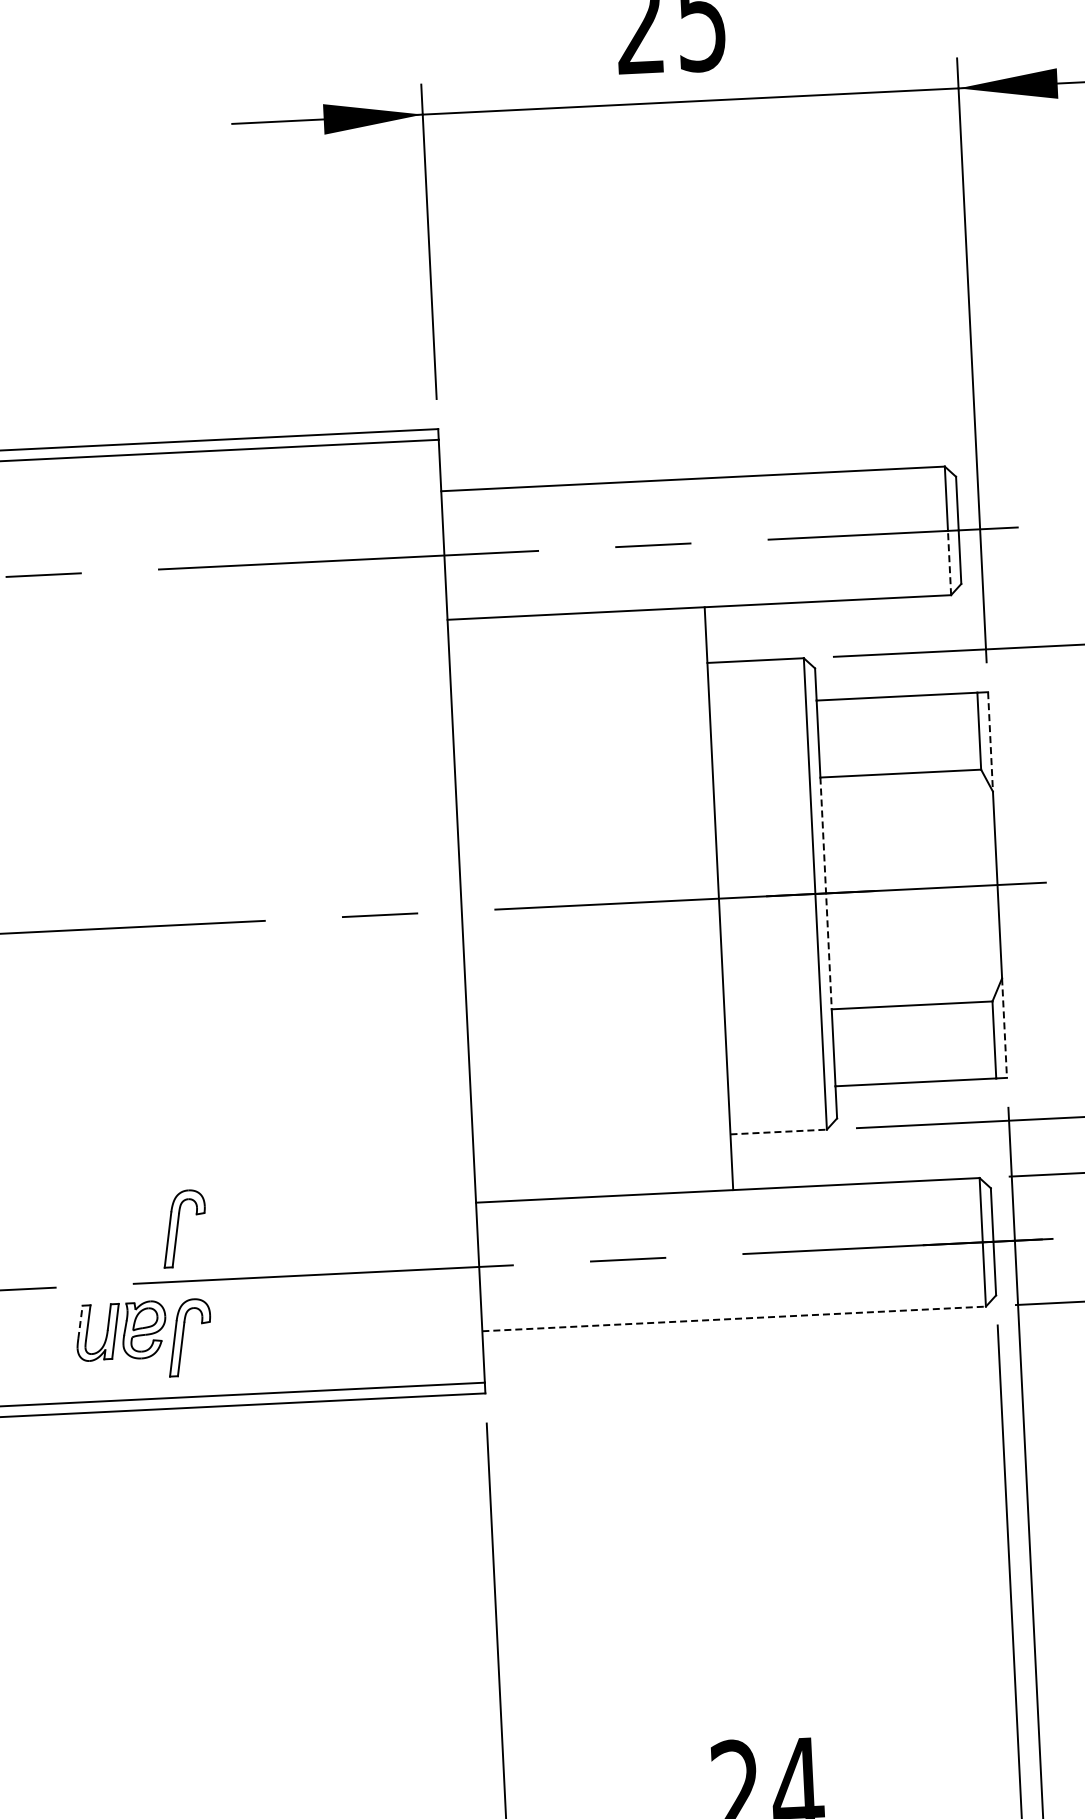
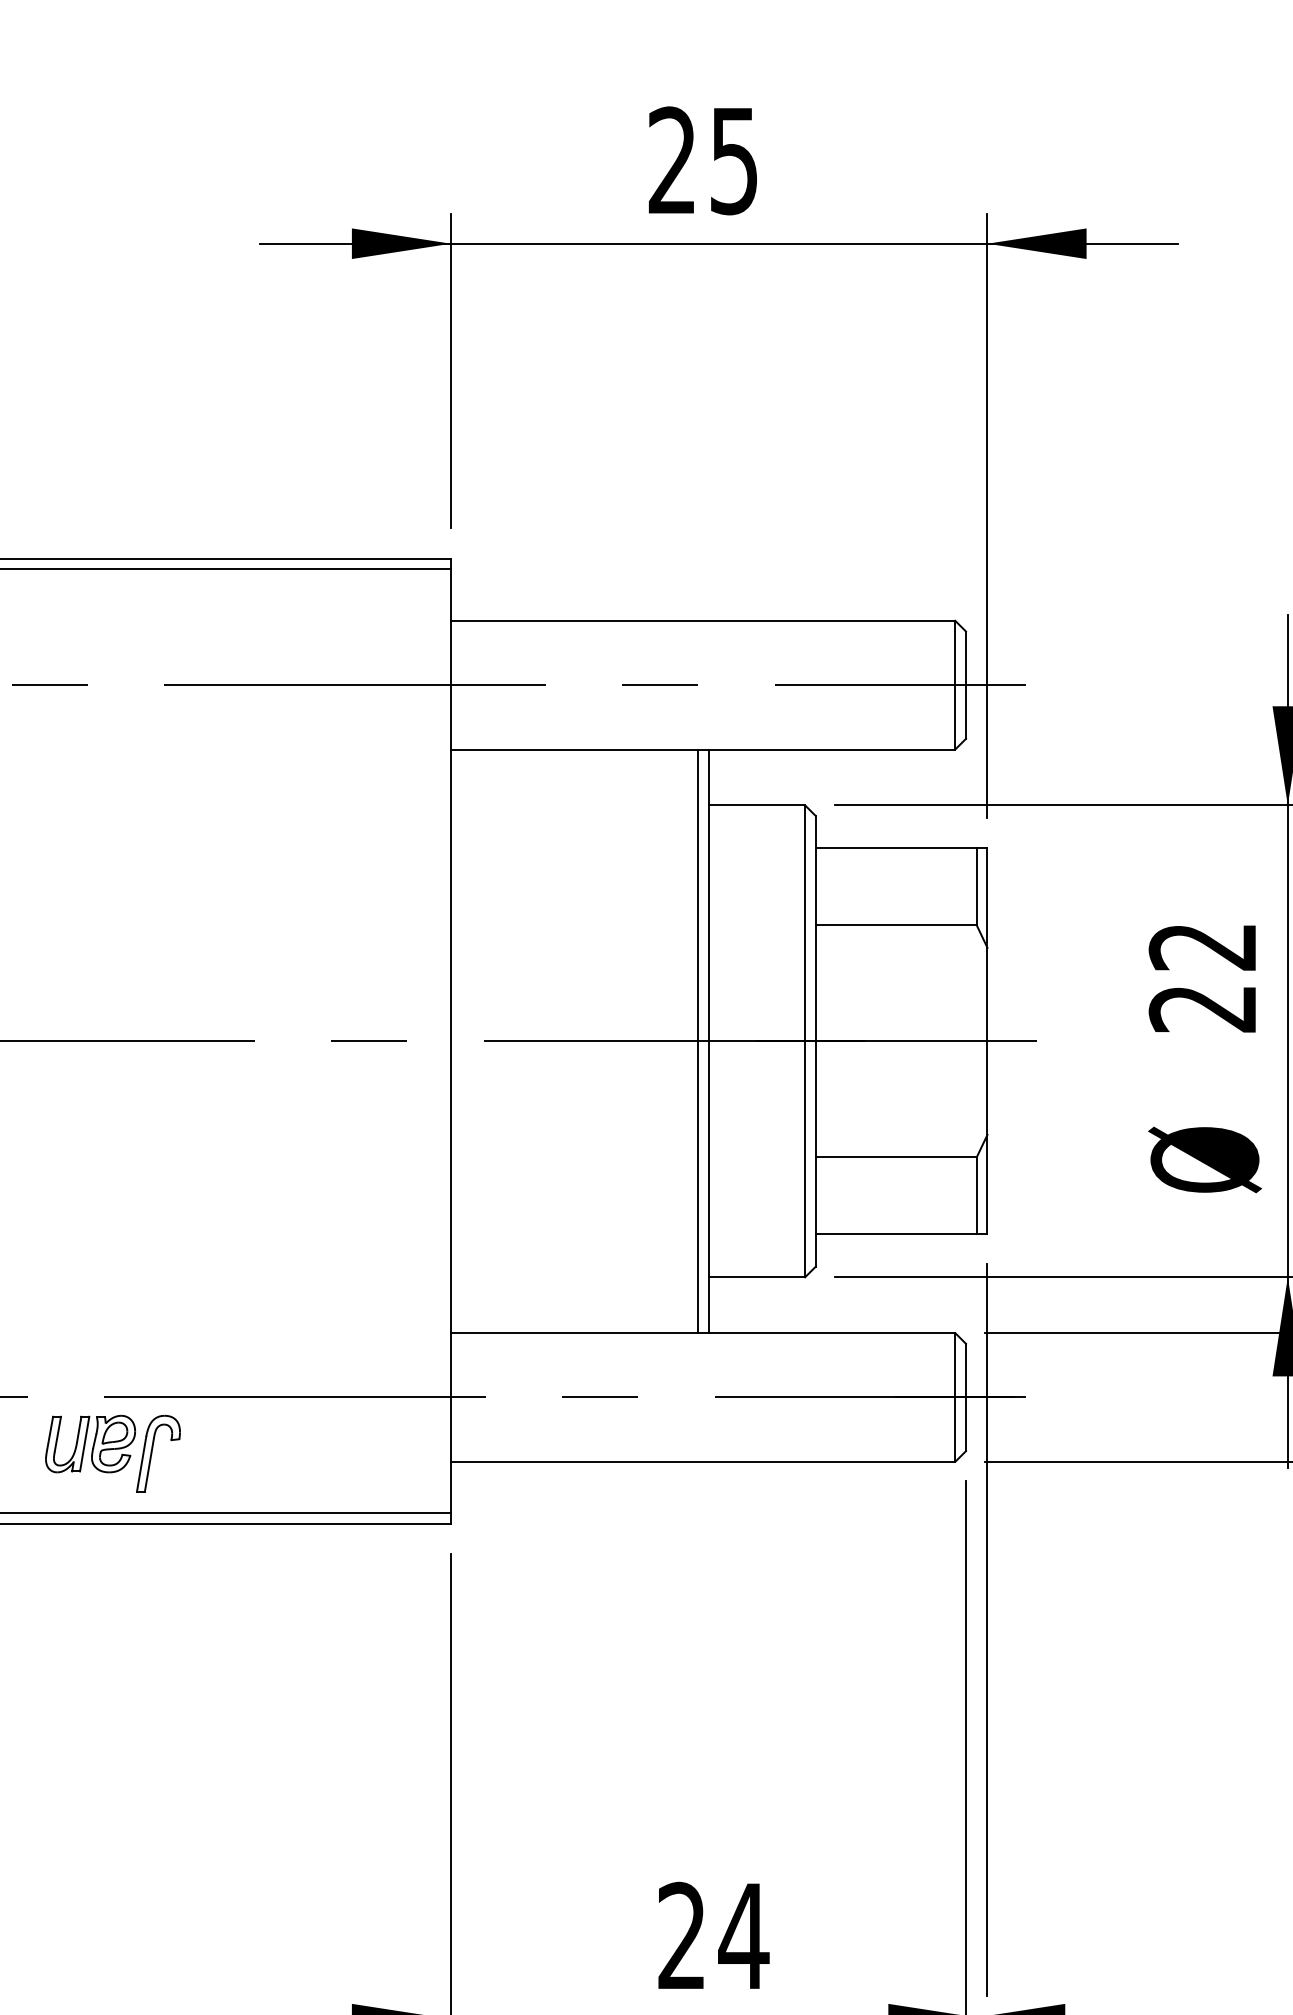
line: (949, 562) -> (955, 716), dashed -> solid
line: (990, 742) -> (987, 898), dashed -> solid
line: (825, 893) -> (815, 1041), dashed -> solid
line: (707, 899) -> (697, 1041), added
line: (1004, 1028) -> (987, 1184), dashed -> solid
line: (779, 1132) -> (757, 1277), dashed -> solid
part: (184, 1228) -> (158, 1344), removed
line: (734, 1318) -> (703, 1461), dashed -> solid
line: (80, 1322) -> (50, 1433), dashed -> solid

